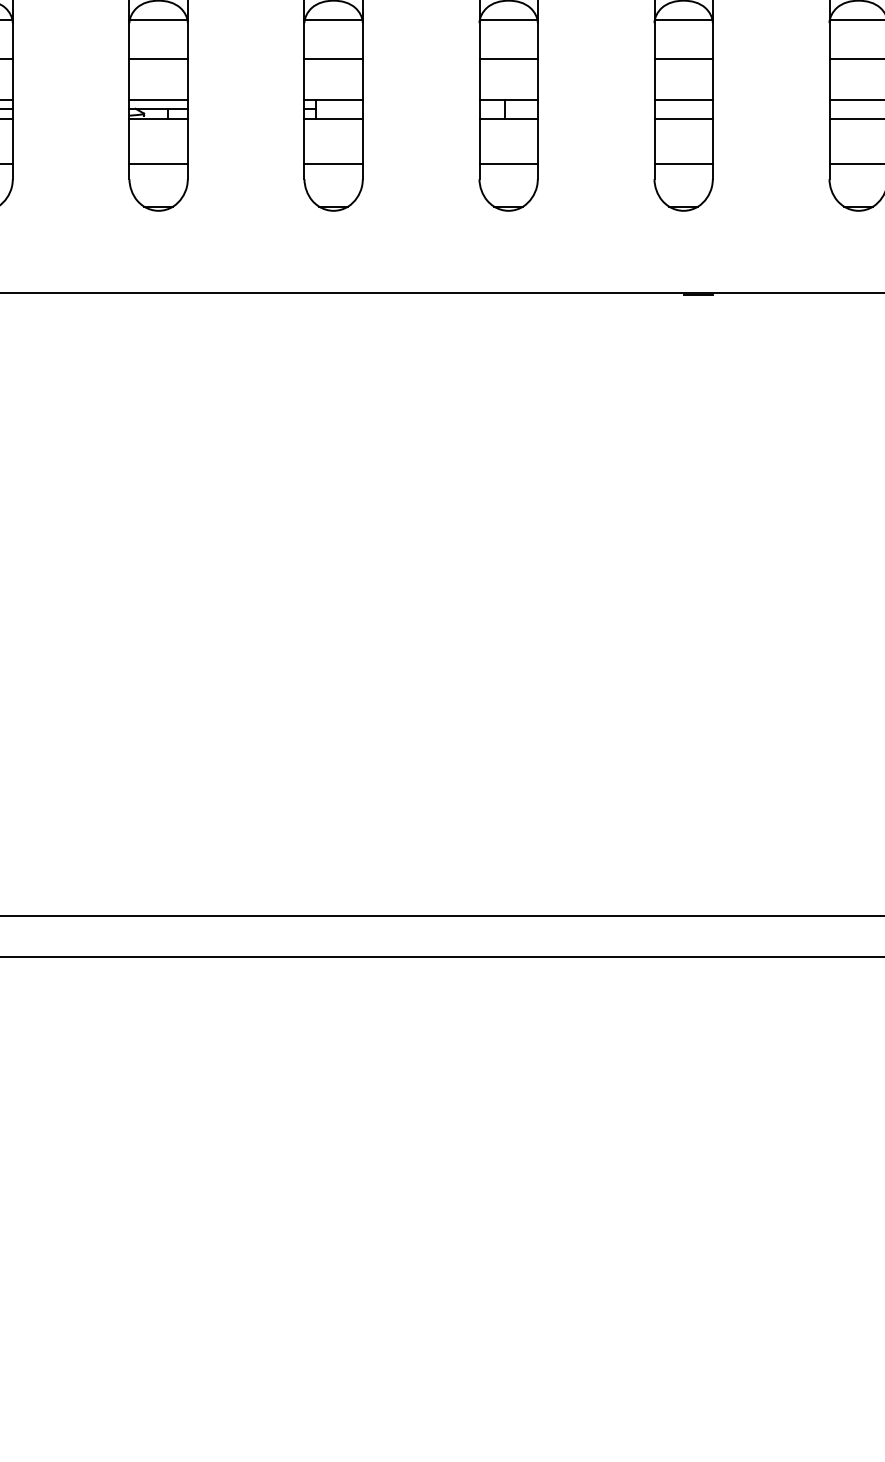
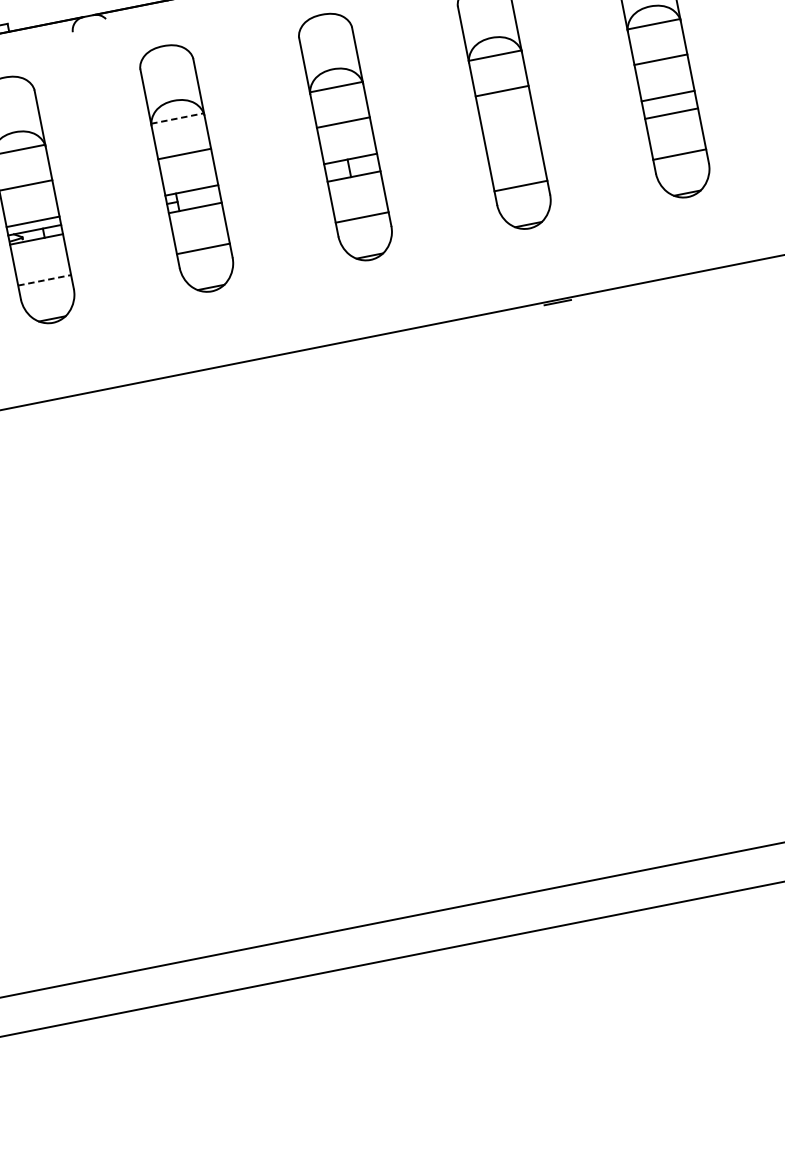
line: (334, 20) -> (178, 118), solid -> dashed
line: (683, 99) -> (509, 127), removed
line: (683, 118) -> (512, 144), removed
line: (159, 164) -> (45, 280), solid -> dashed

